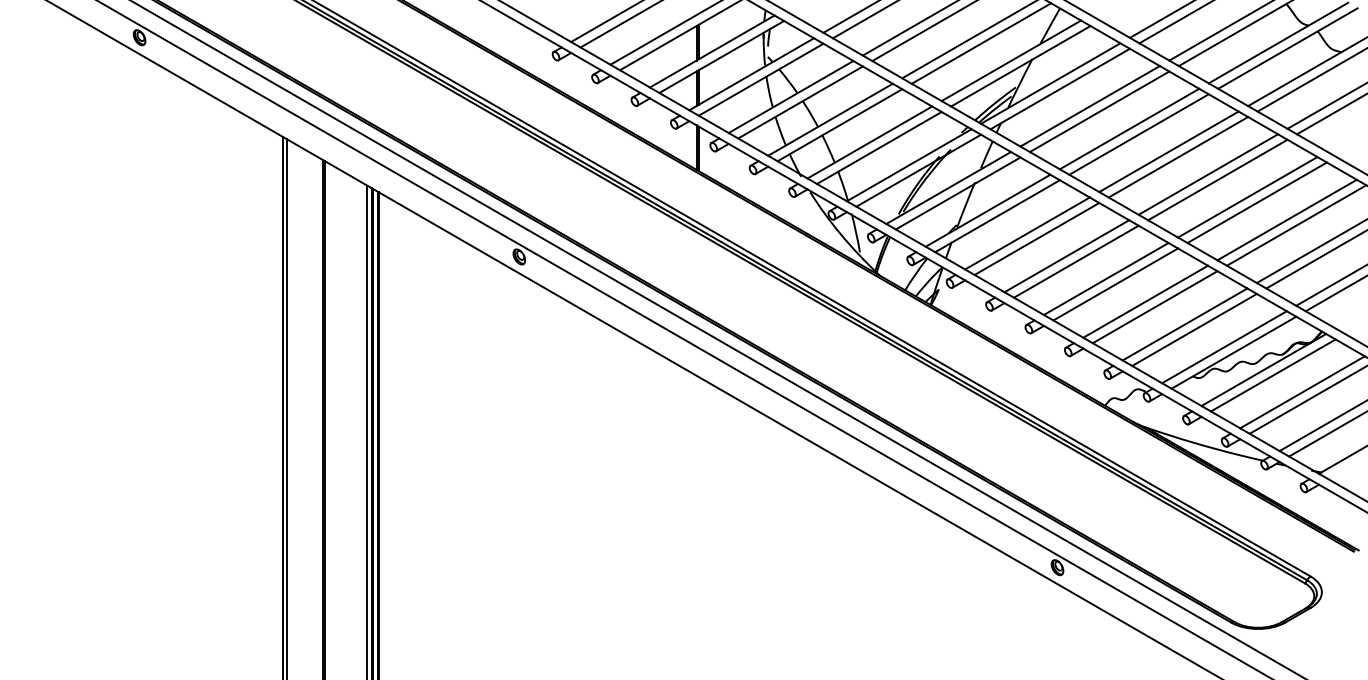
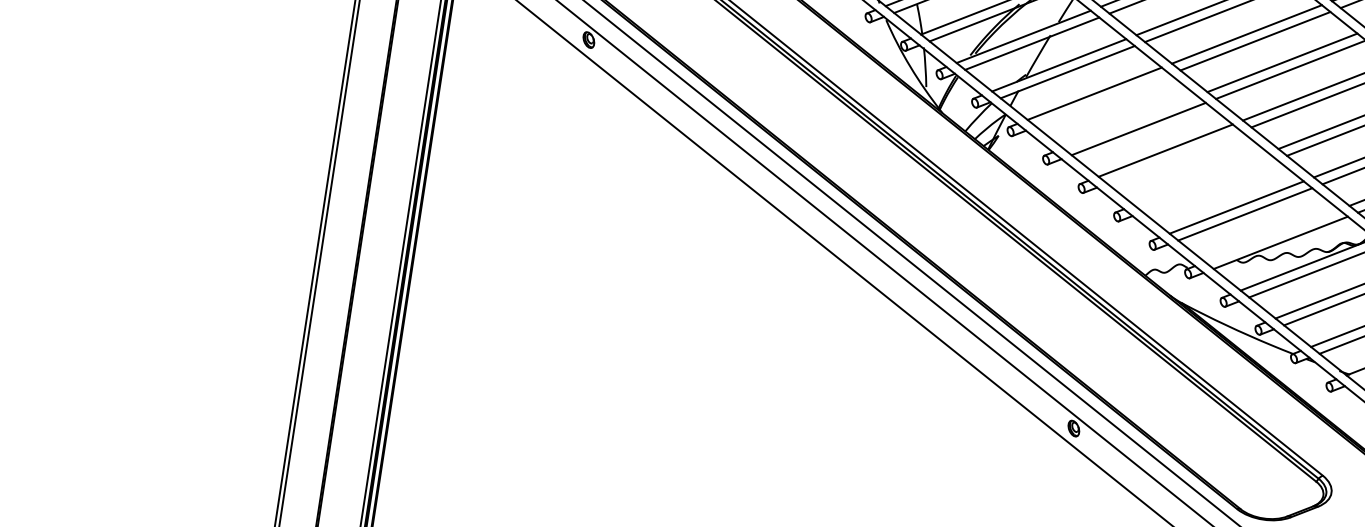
line: (1036, 238) -> (1102, 100), removed
line: (1066, 256) -> (1129, 122), removed
line: (1115, 284) -> (1174, 157), removed
line: (1145, 301) -> (1201, 178), removed
line: (1154, 307) -> (1209, 186), removed
line: (1224, 347) -> (1272, 236), removed

